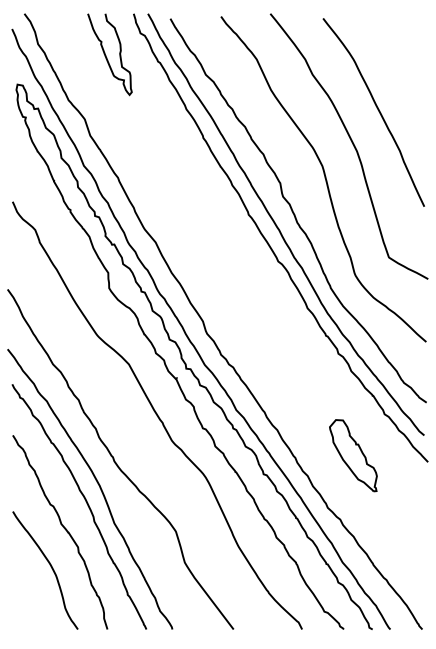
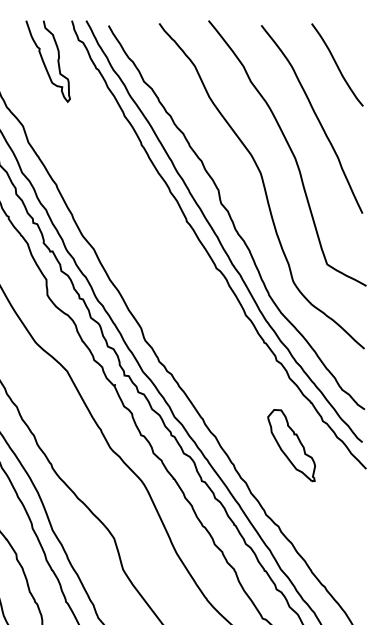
curve: (399, 57) -> (337, 64), added
part: (353, 455) -> (291, 445), moved

